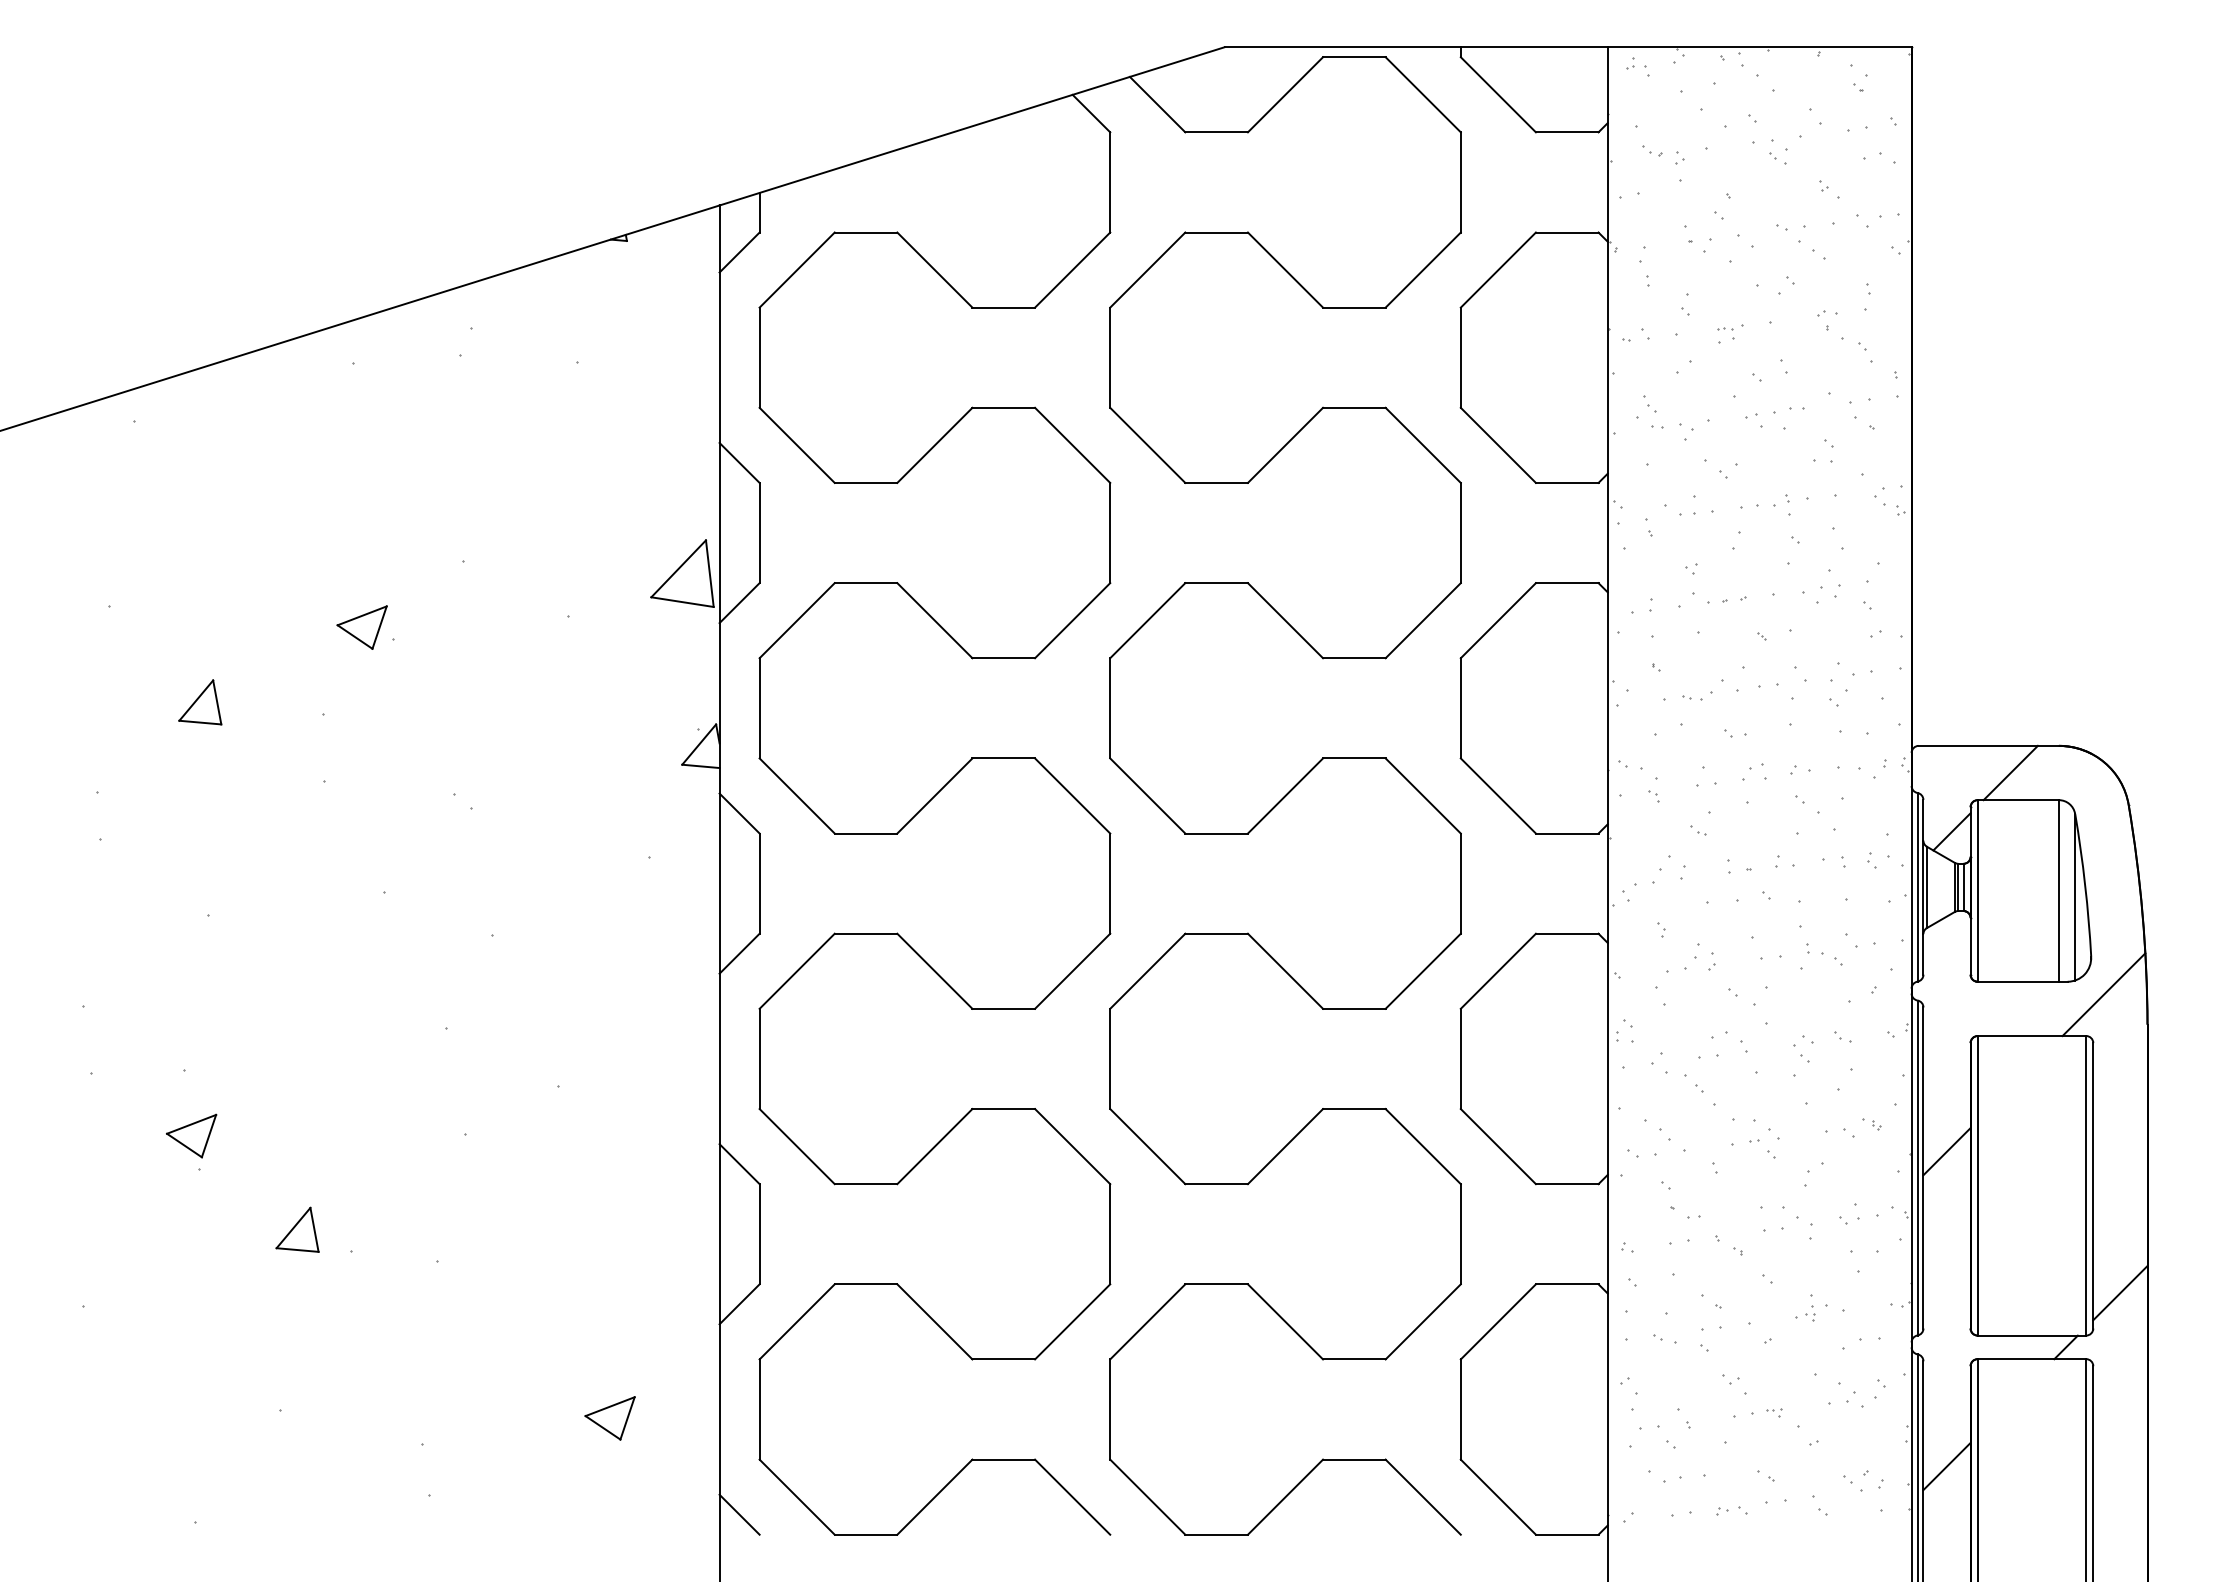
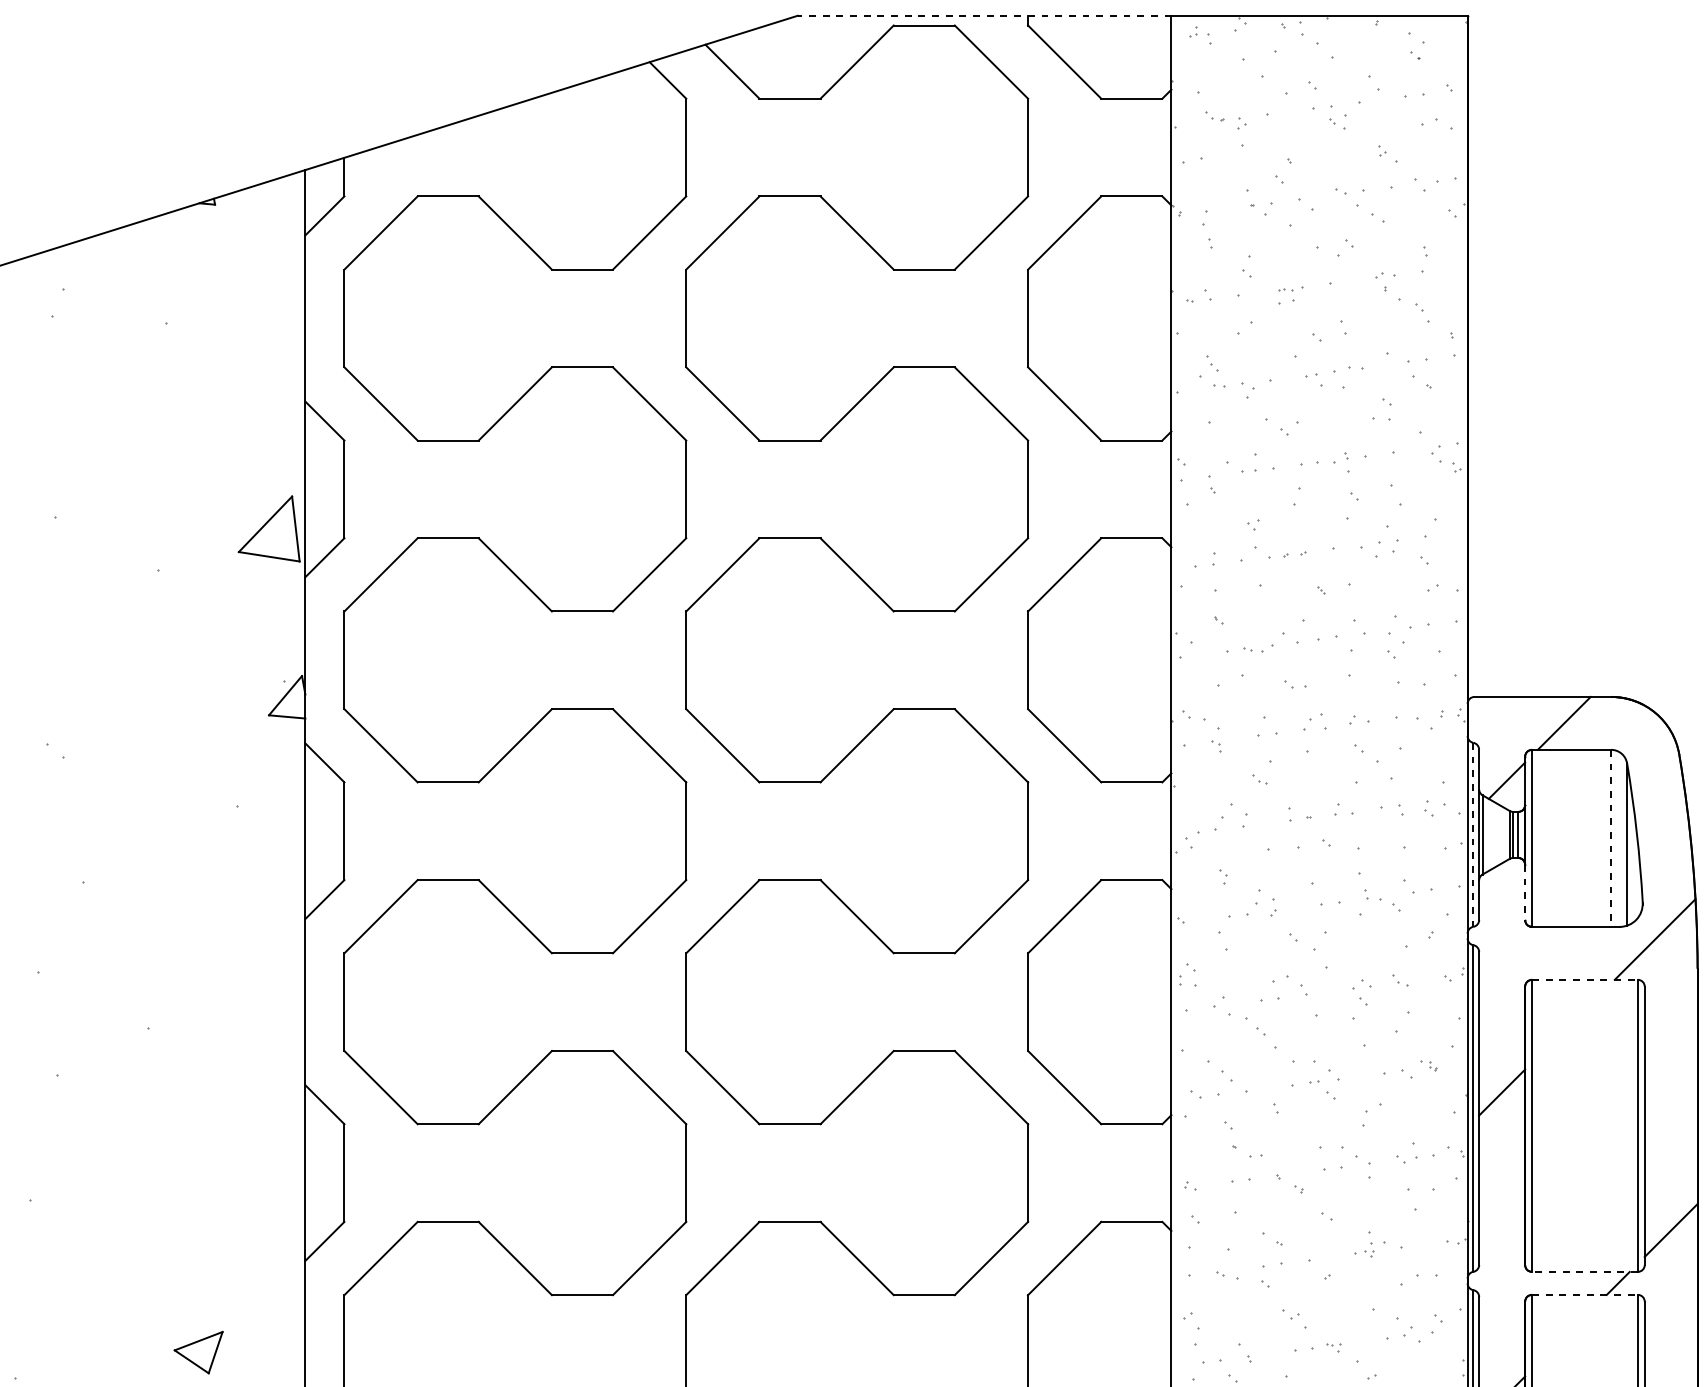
line: (1416, 47) -> (984, 16), solid -> dashed
line: (1917, 887) -> (1473, 835), solid -> dashed
line: (2058, 890) -> (1610, 837), solid -> dashed
line: (1970, 946) -> (1525, 892), solid -> dashed
line: (2032, 1036) -> (1585, 980), solid -> dashed
line: (2031, 1335) -> (1584, 1271), solid -> dashed
line: (2032, 1359) -> (1585, 1295), solid -> dashed

